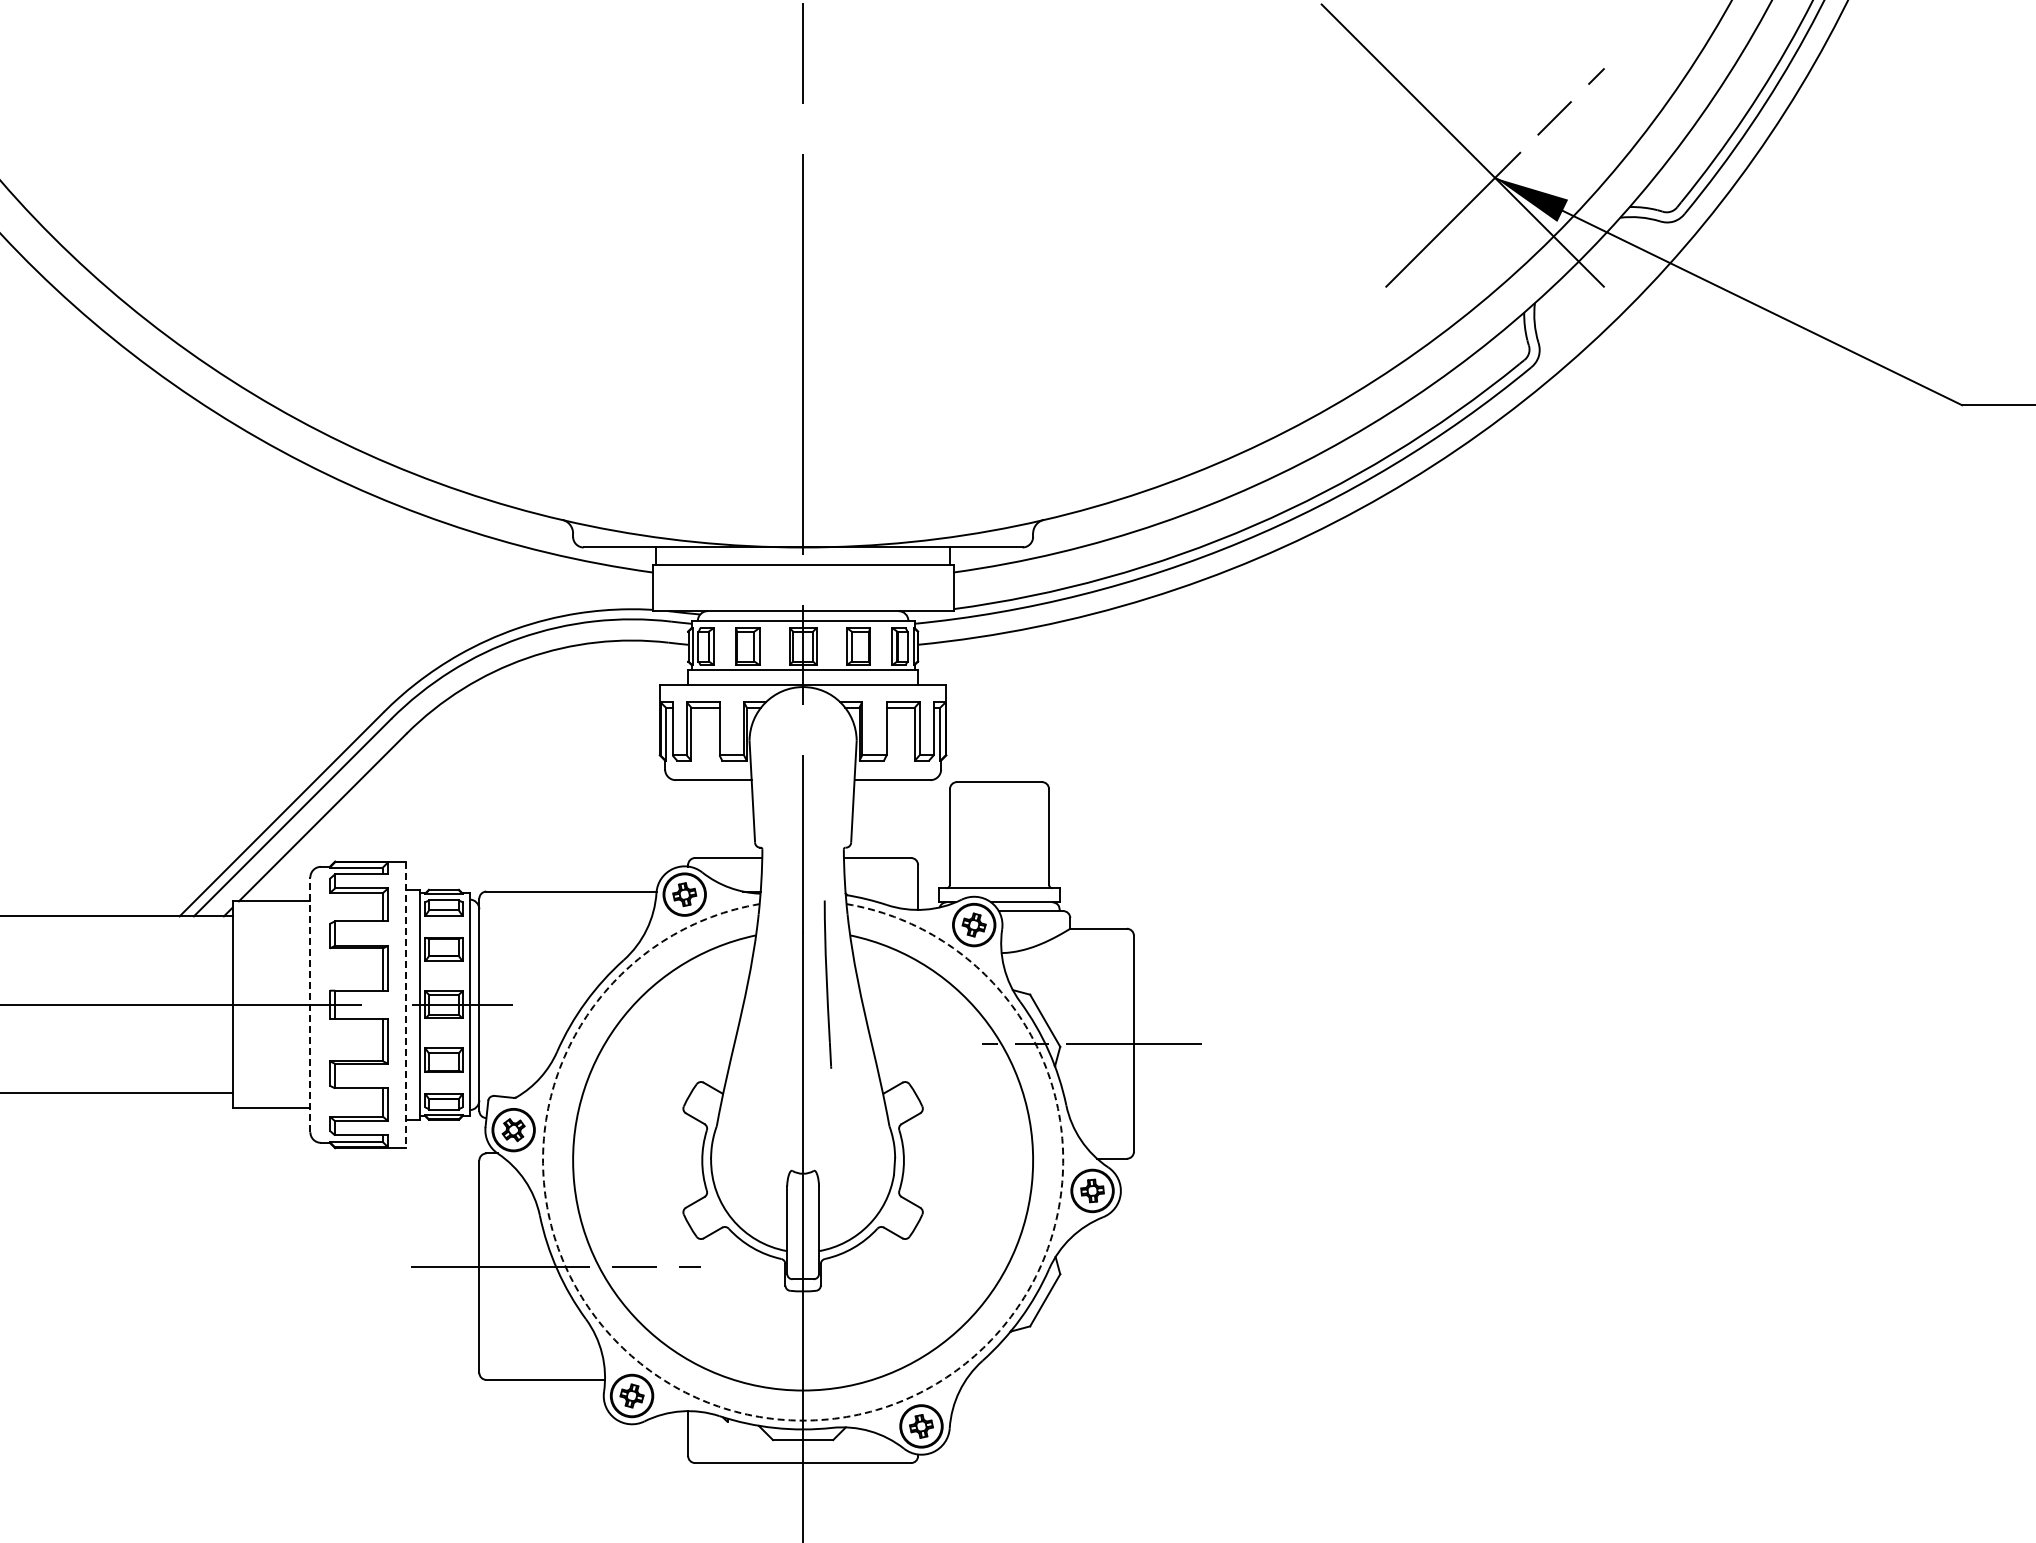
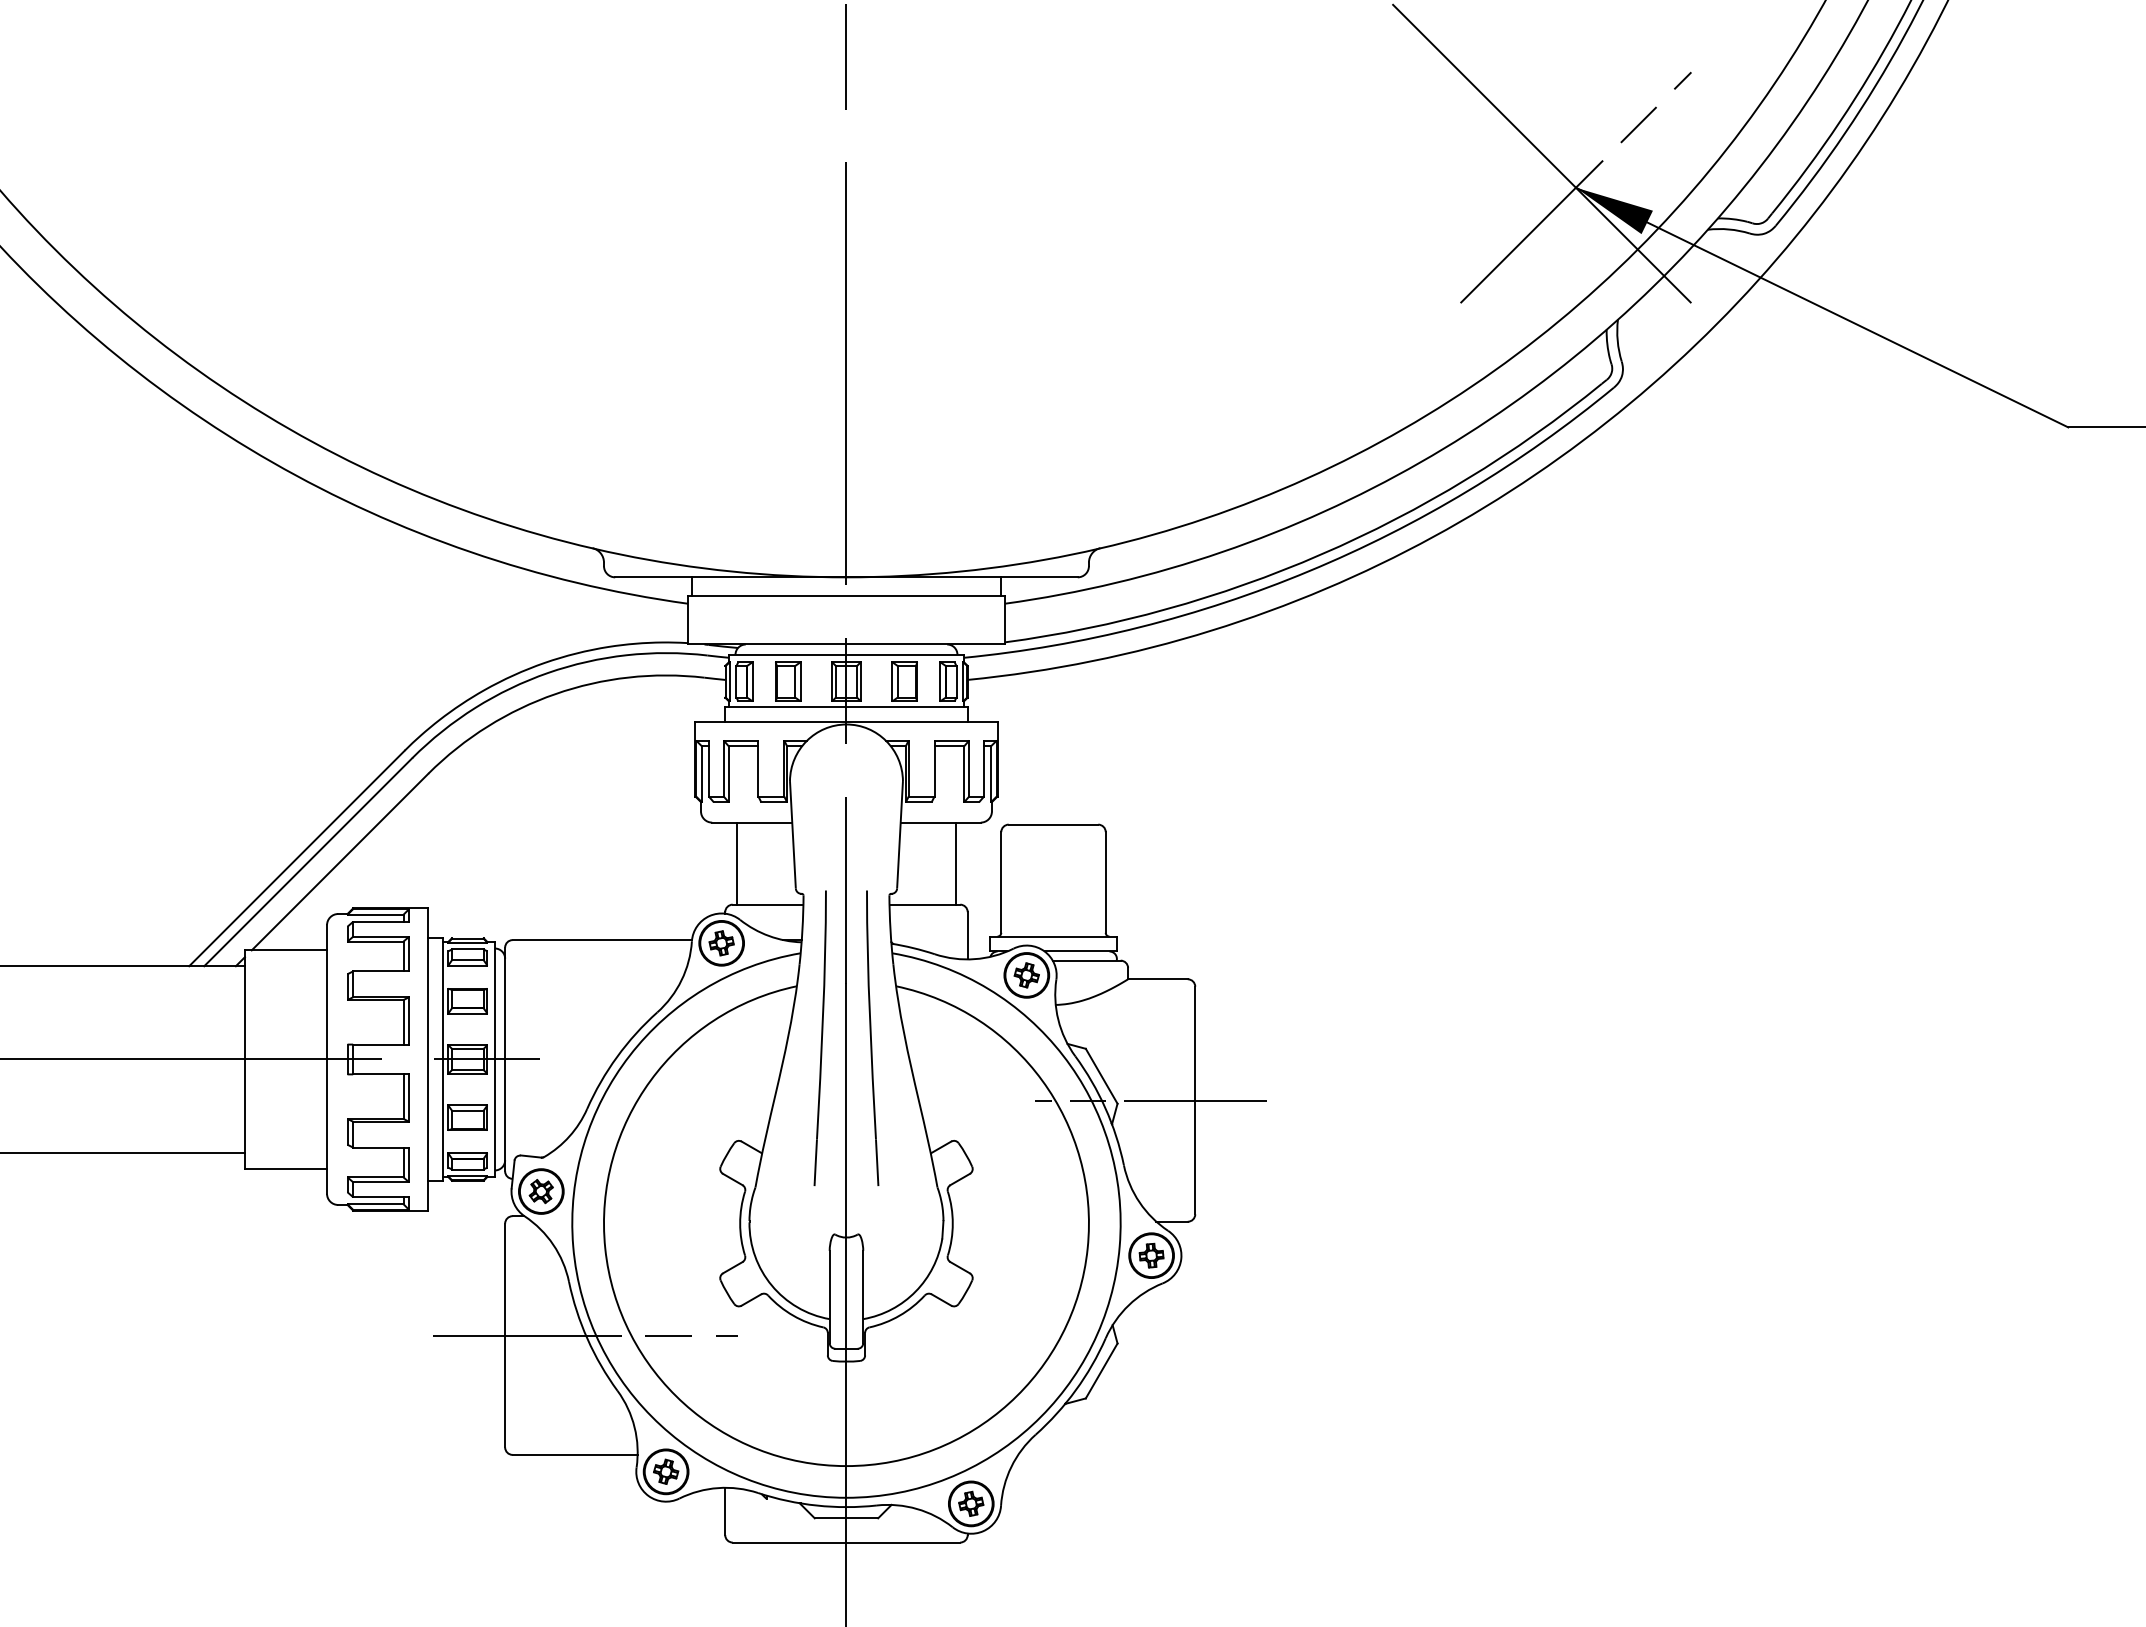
line: (699, 818) -> (737, 863), added
line: (906, 818) -> (955, 863), added
part: (778, 984) -> (820, 1038), added
part: (827, 984) -> (872, 1038), size x1.67
line: (310, 1004) -> (327, 1059), dashed -> solid
line: (405, 1005) -> (427, 1060), dashed -> solid
arc: (803, 1420) -> (846, 1497), dashed -> solid

